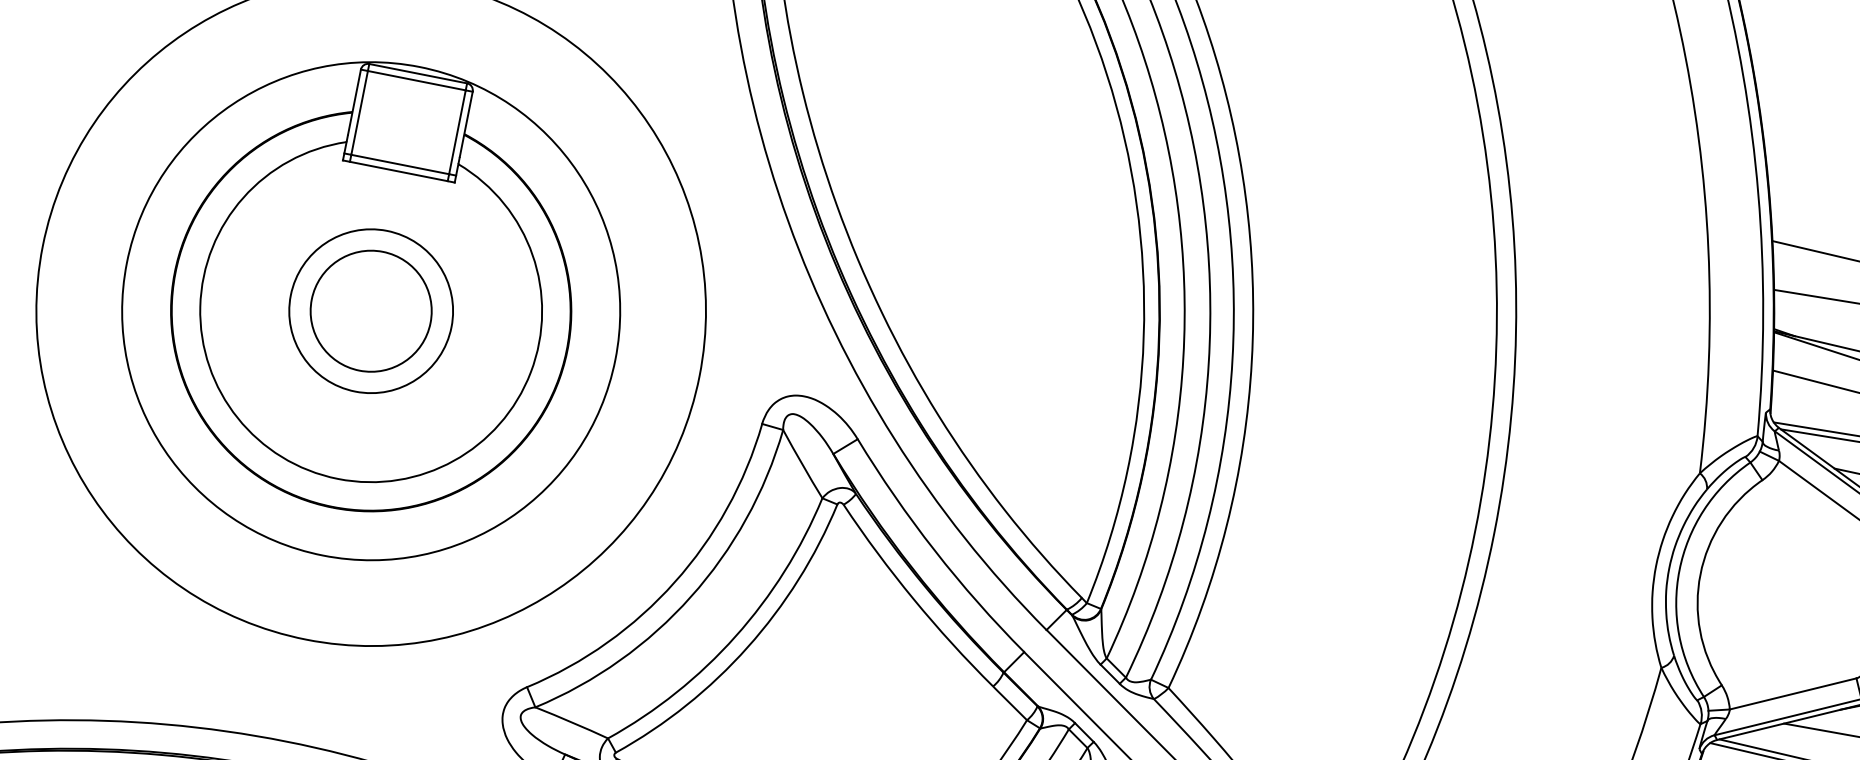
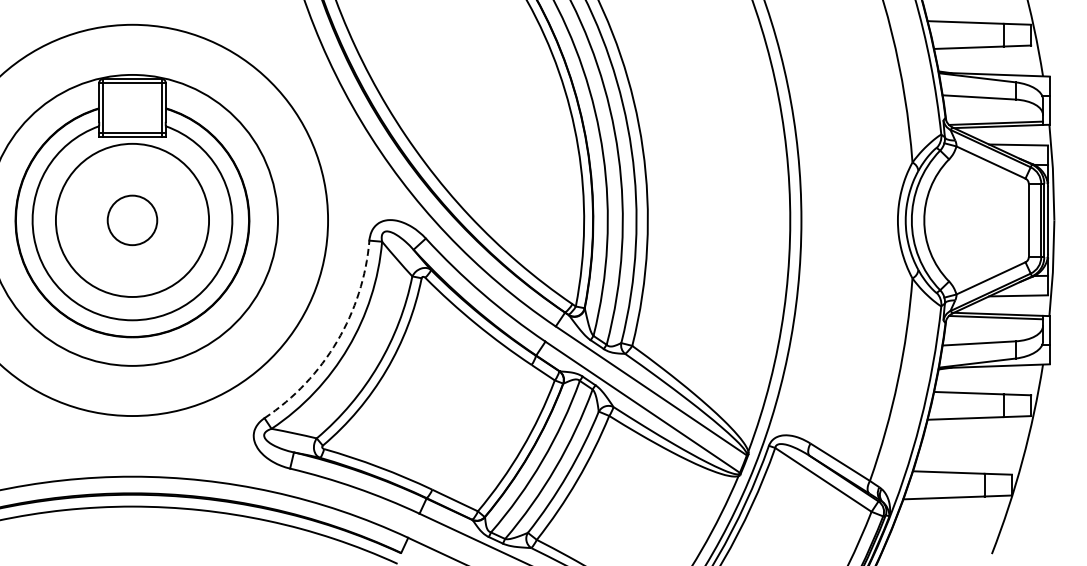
circle: (371, 311) -> (132, 220), size x0.7
circle: (371, 311) -> (132, 220), size x1.6
arc: (675, 582) -> (337, 341), solid -> dashed

